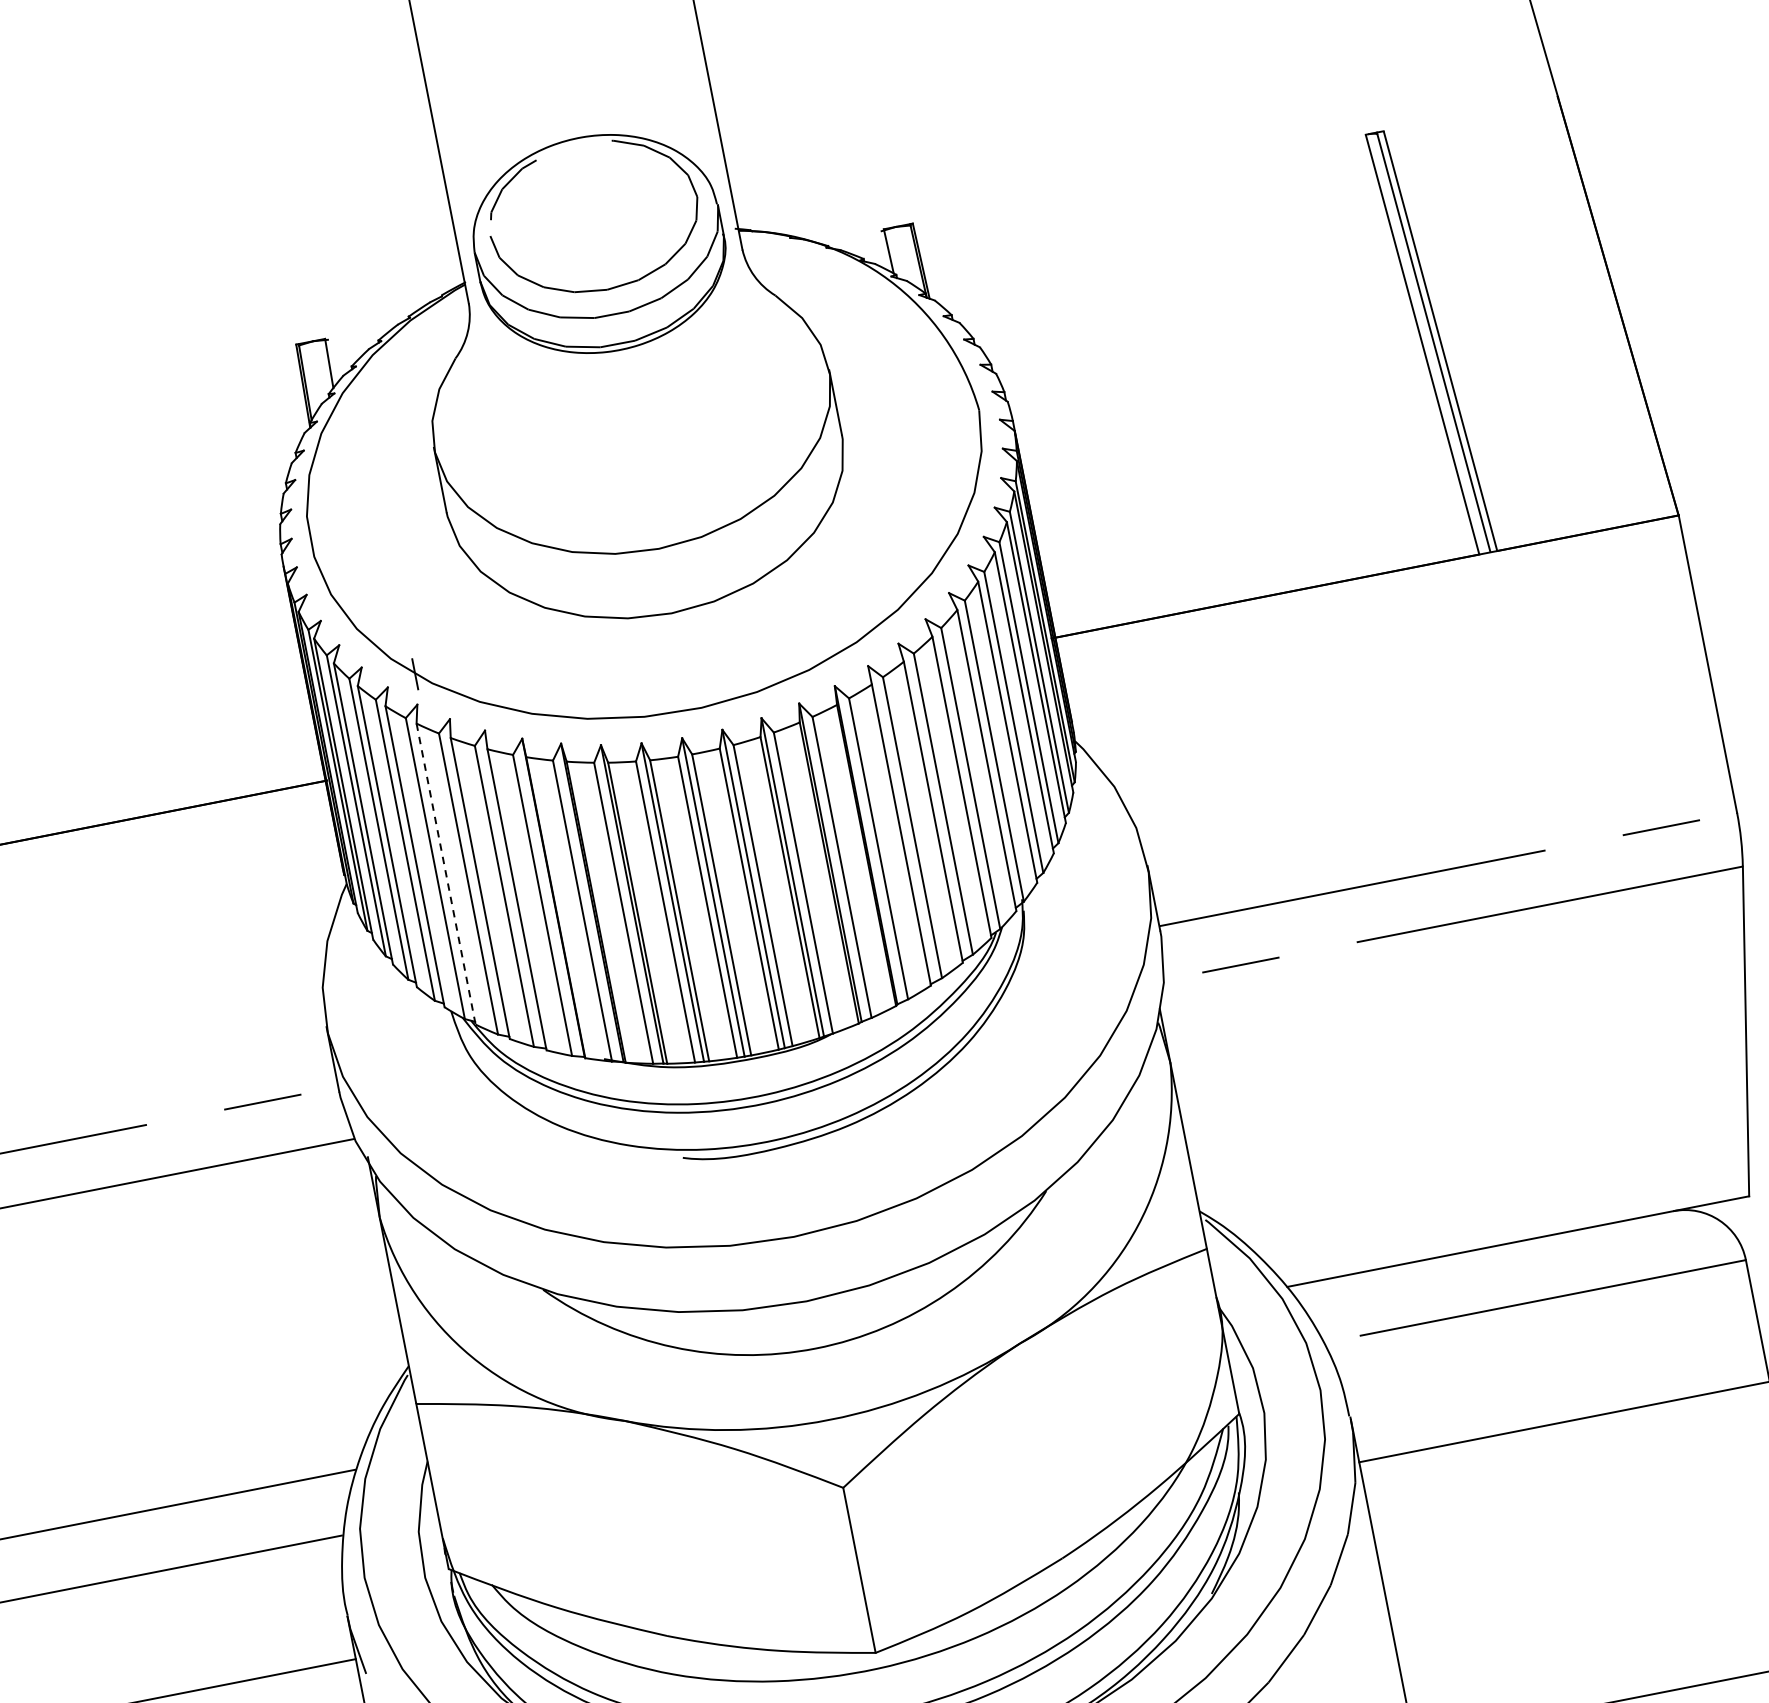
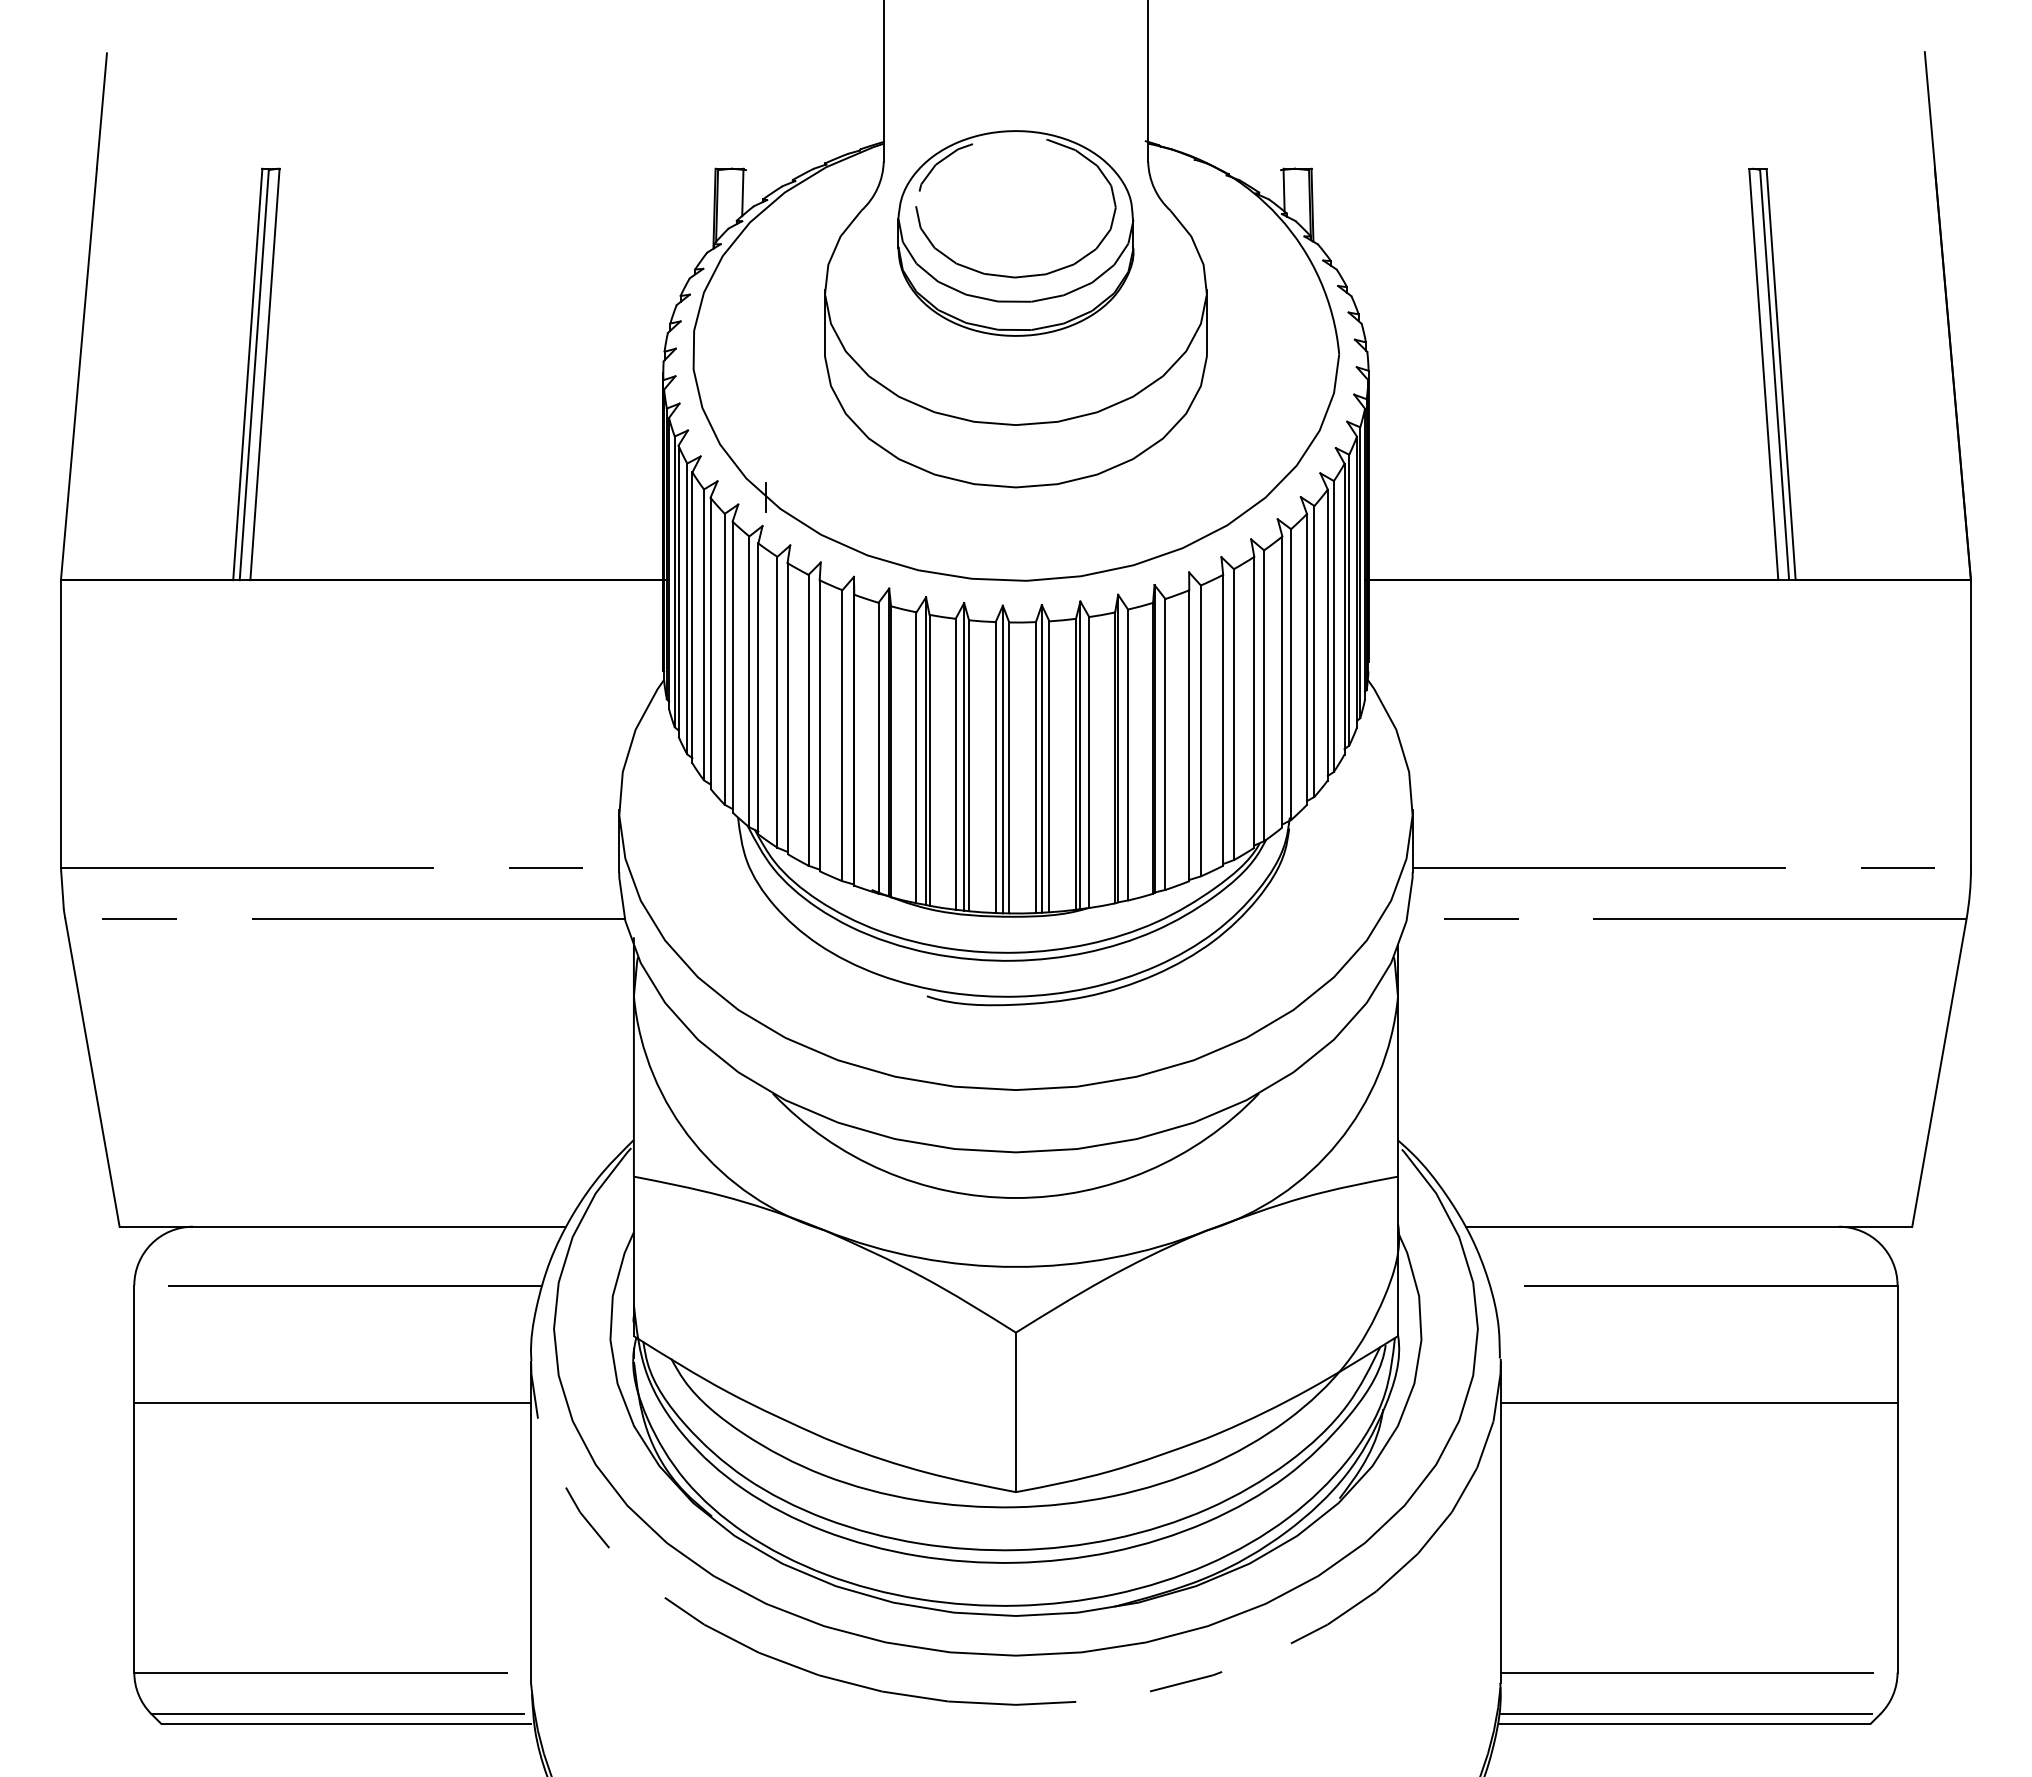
part: (598, 244) -> (1015, 233), moved
line: (446, 874) -> (758, 689), dashed -> solid

